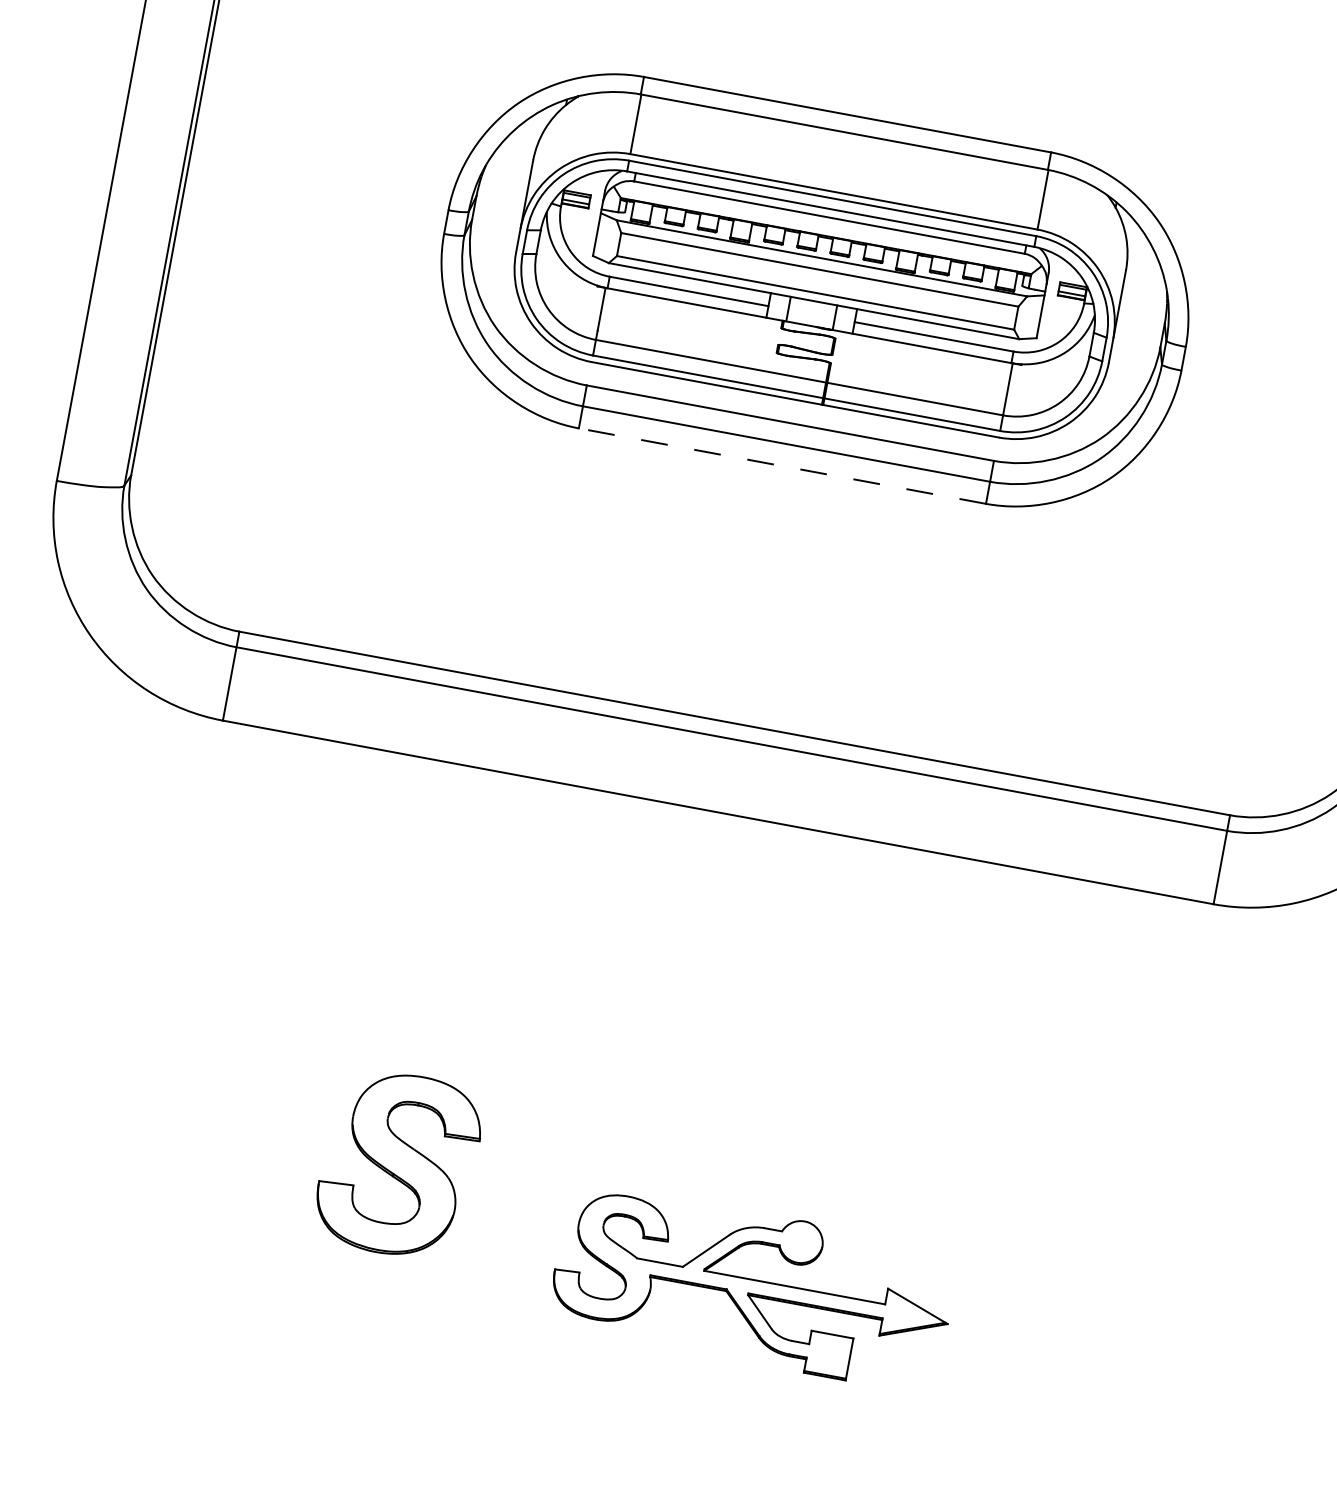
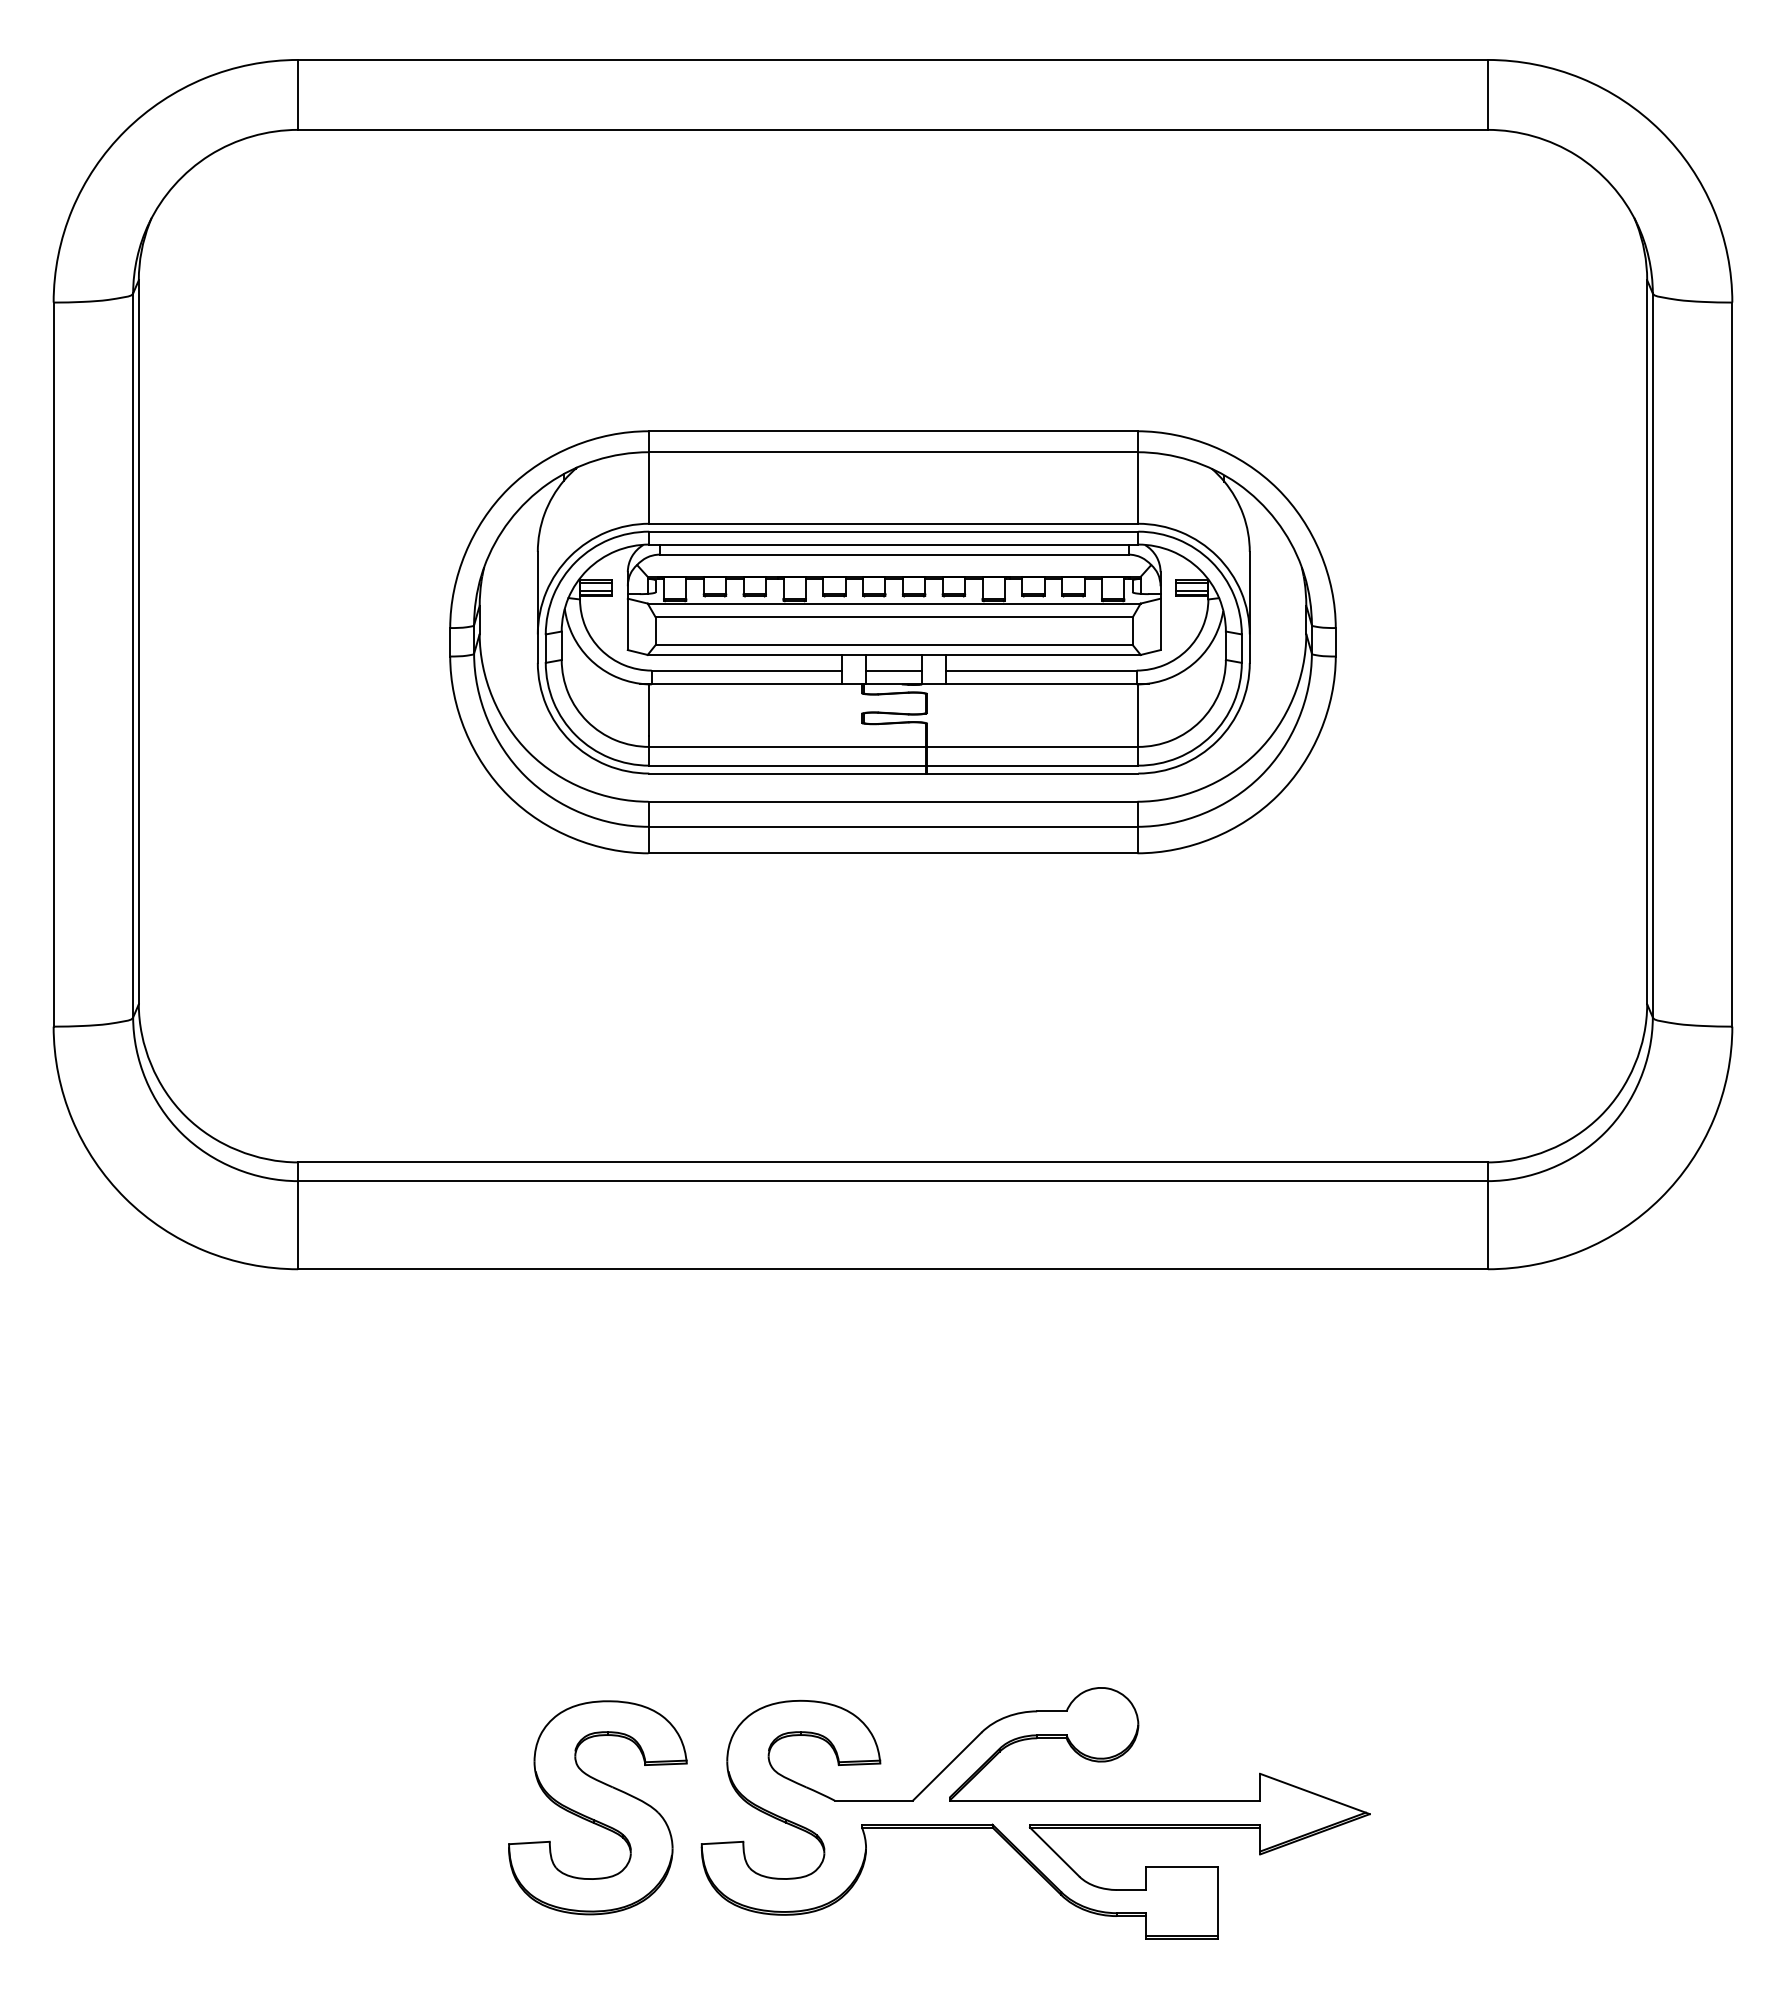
line: (811, 314) -> (894, 670), added
line: (781, 466) -> (892, 853), dashed -> solid
part: (398, 1164) -> (597, 1807), moved
part: (752, 1287) -> (1035, 1813), size x1.43

